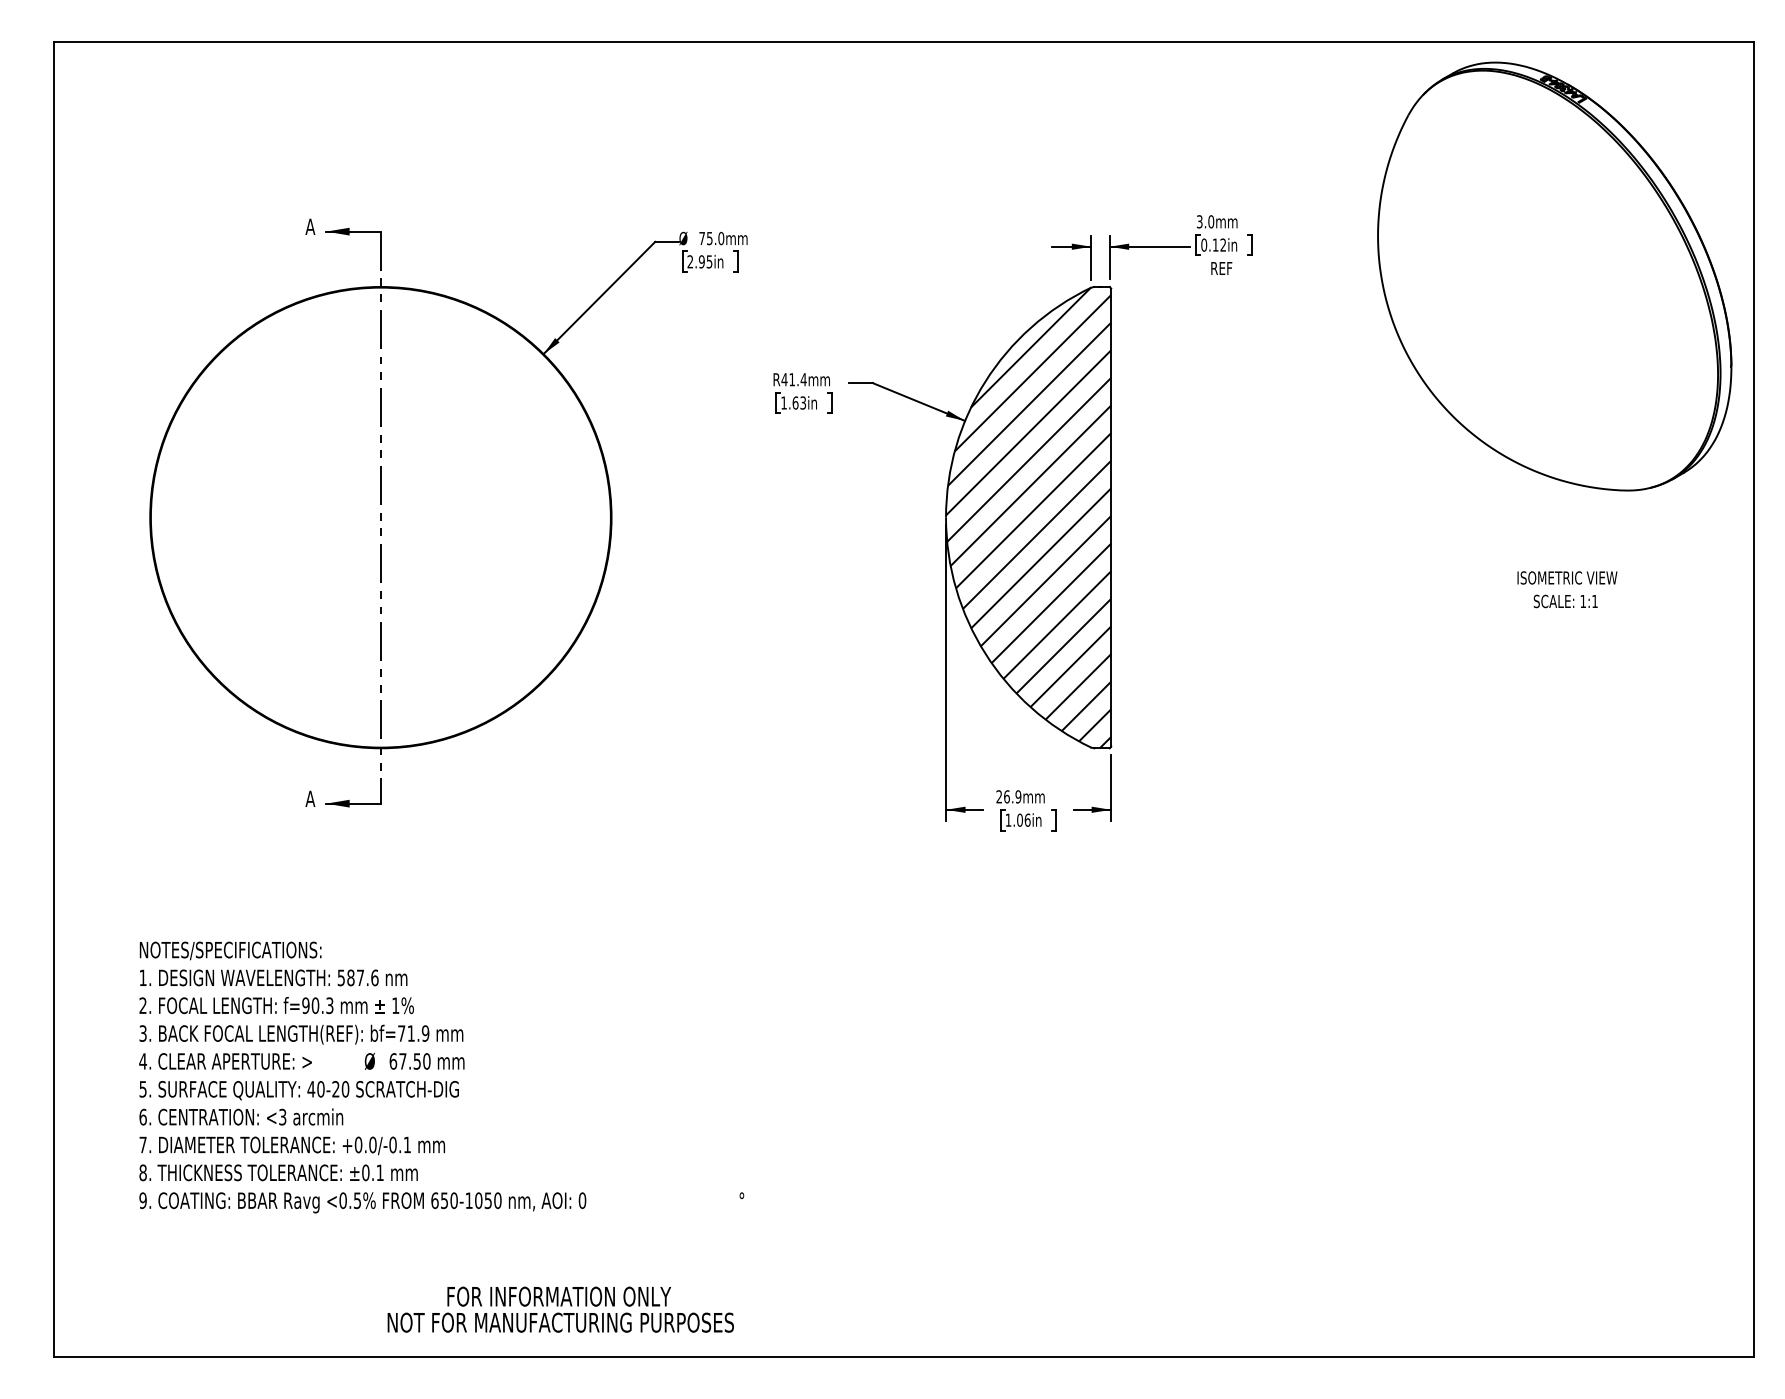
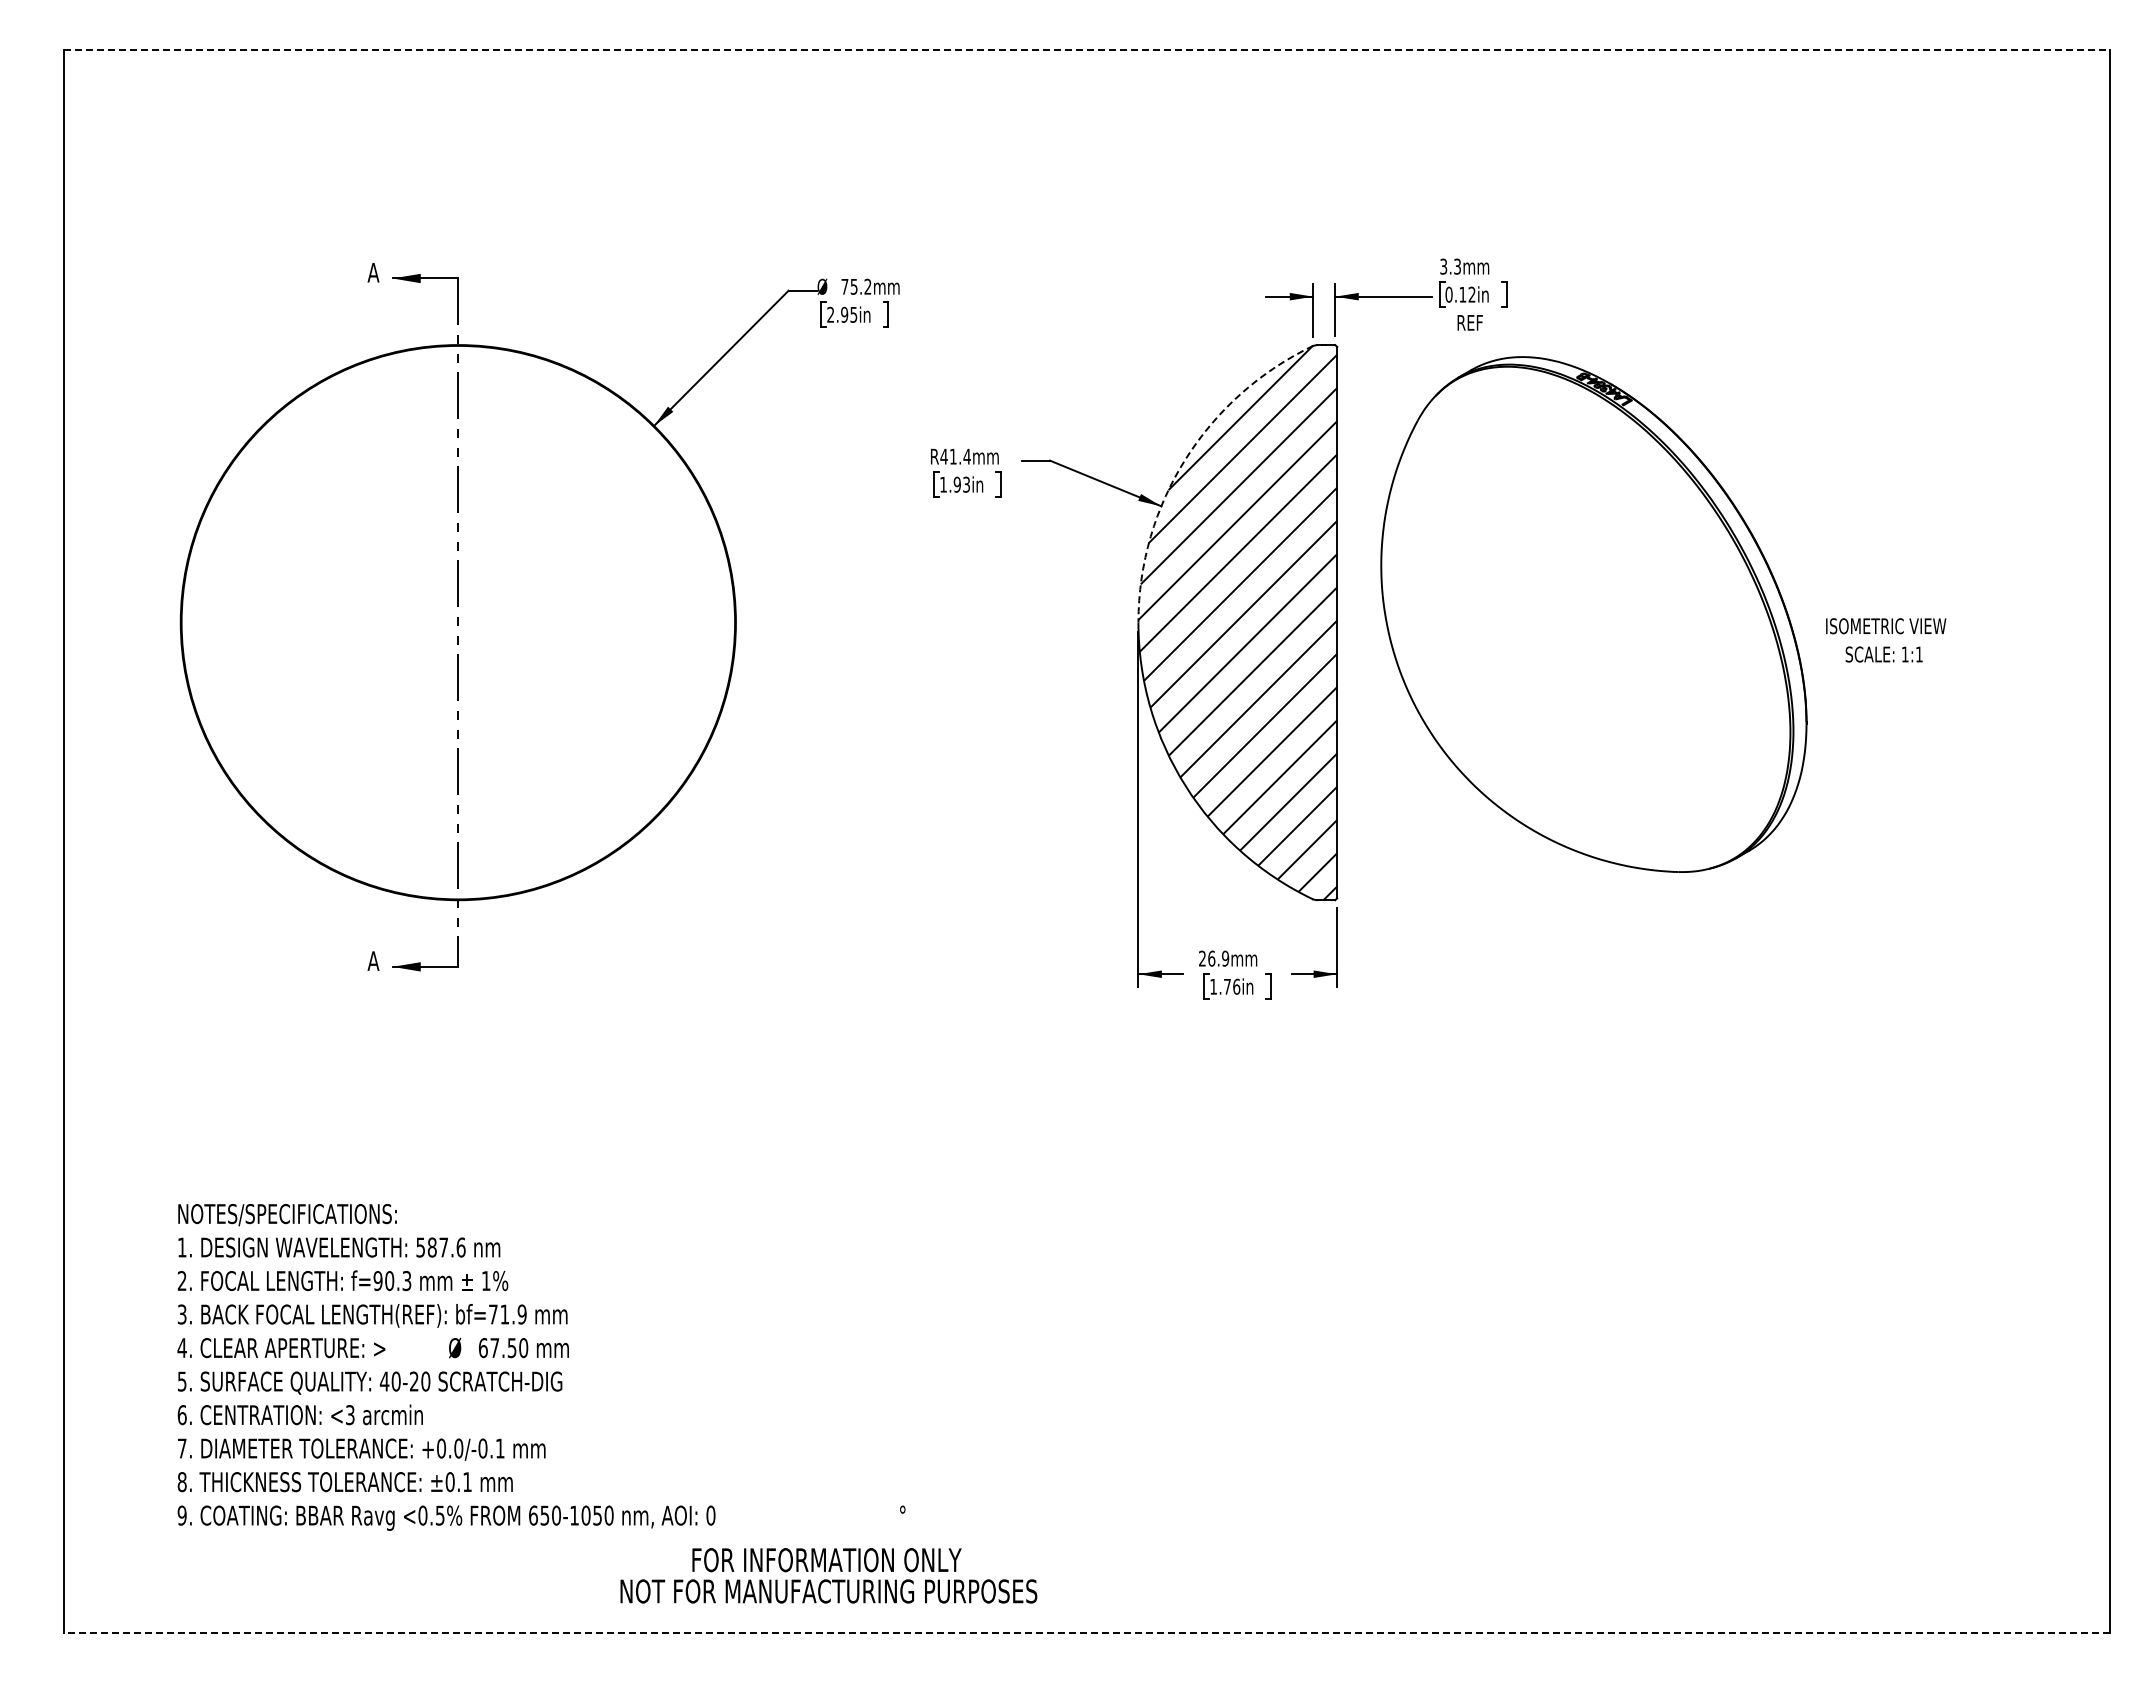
line: (903, 42) -> (1087, 50), solid -> dashed
text: (1211, 221) -> (1457, 266), 3.0mm -> 3.3mm
text: (720, 238) -> (867, 286), 75.0mm -> 75.2mm
part: (1554, 276) -> (1593, 614), moved
arc: (985, 381) -> (1185, 458), solid -> dashed
text: (794, 402) -> (956, 484), 1.63in -> 1.93in
text: (1567, 589) -> (1886, 640), moved
text: (1020, 819) -> (1227, 986), 1.06in -> 1.76in
text: (441, 1077) -> (541, 1367), moved
text: (560, 1309) -> (828, 1575), moved
line: (903, 1356) -> (1087, 1632), solid -> dashed

